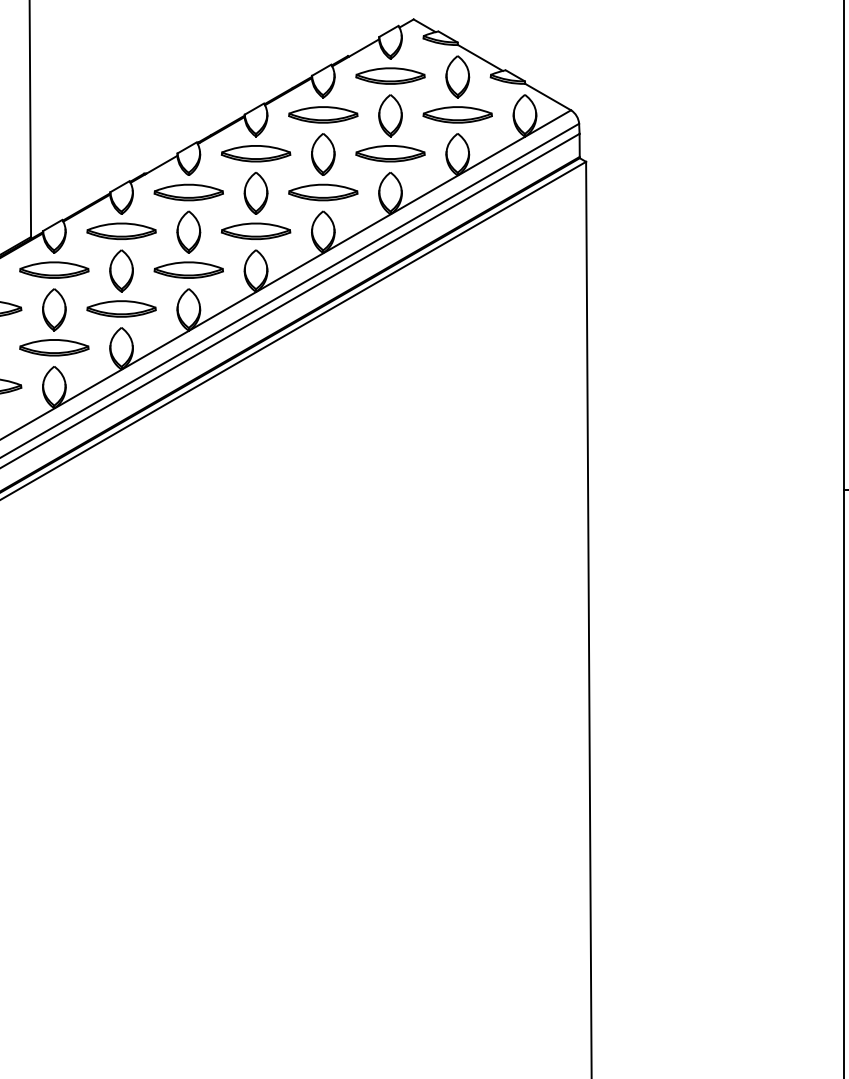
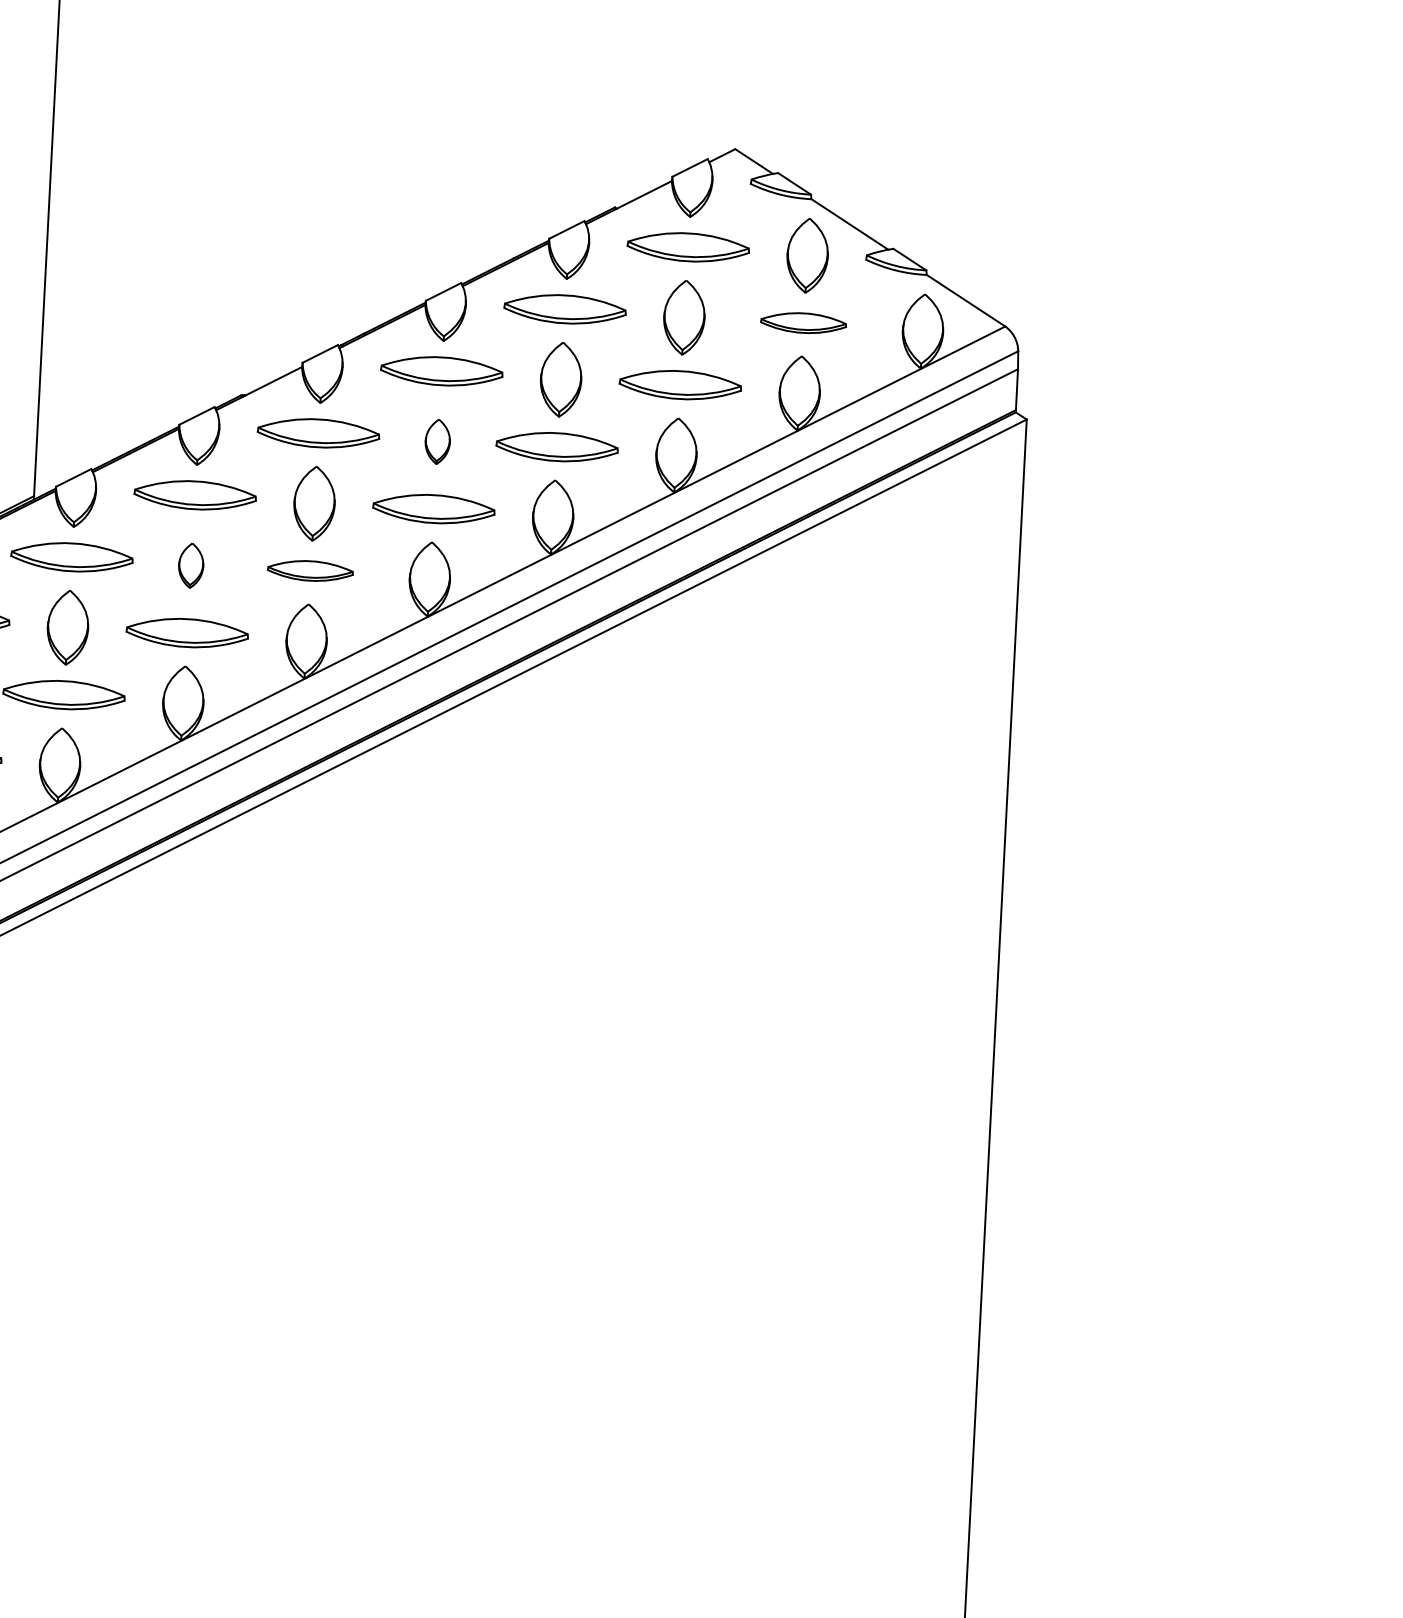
part: (457, 114) -> (803, 322), size x0.7
part: (255, 193) -> (436, 441), size x0.6
part: (188, 269) -> (310, 569), size x0.7
part: (121, 270) -> (191, 564), size x0.6

